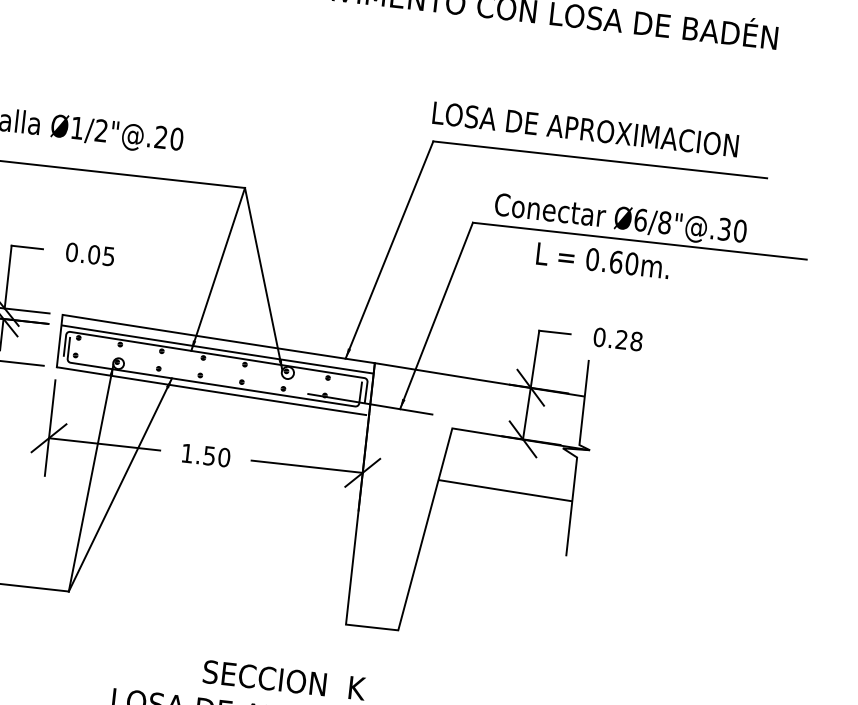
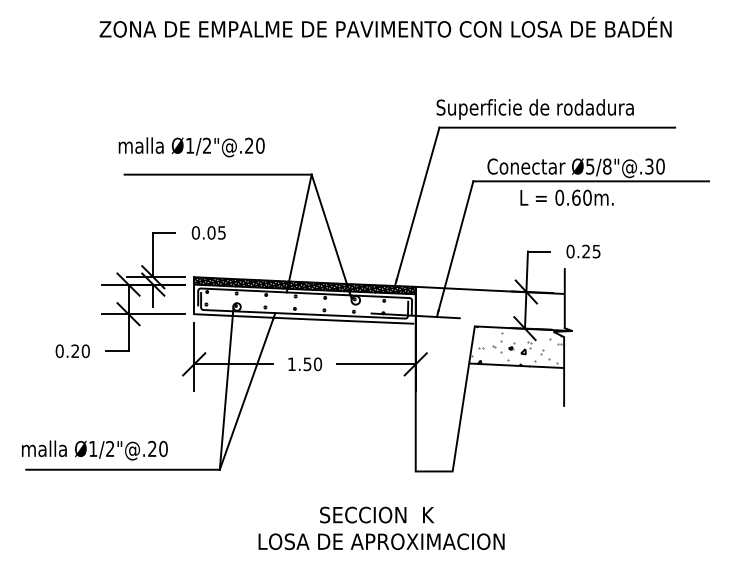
text: (584, 132) -> (544, 109), LOSA DE APROXIMACION -> Superficie de rodadura
text: (641, 220) -> (590, 166), Ø6/8"@.30 -> Ø5/8"@.30
text: (636, 341) -> (596, 251), 0.28 -> 0.25
hatch: (217, 343) -> (304, 285), added
hatch: (508, 463) -> (516, 346), added

